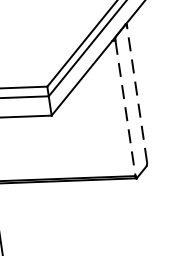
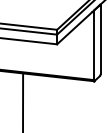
line: (137, 95) -> (100, 40), dashed -> solid
line: (124, 109) -> (93, 46), dashed -> solid

